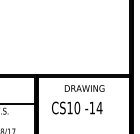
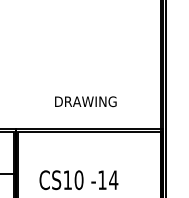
text: (84, 88) -> (85, 101), moved

